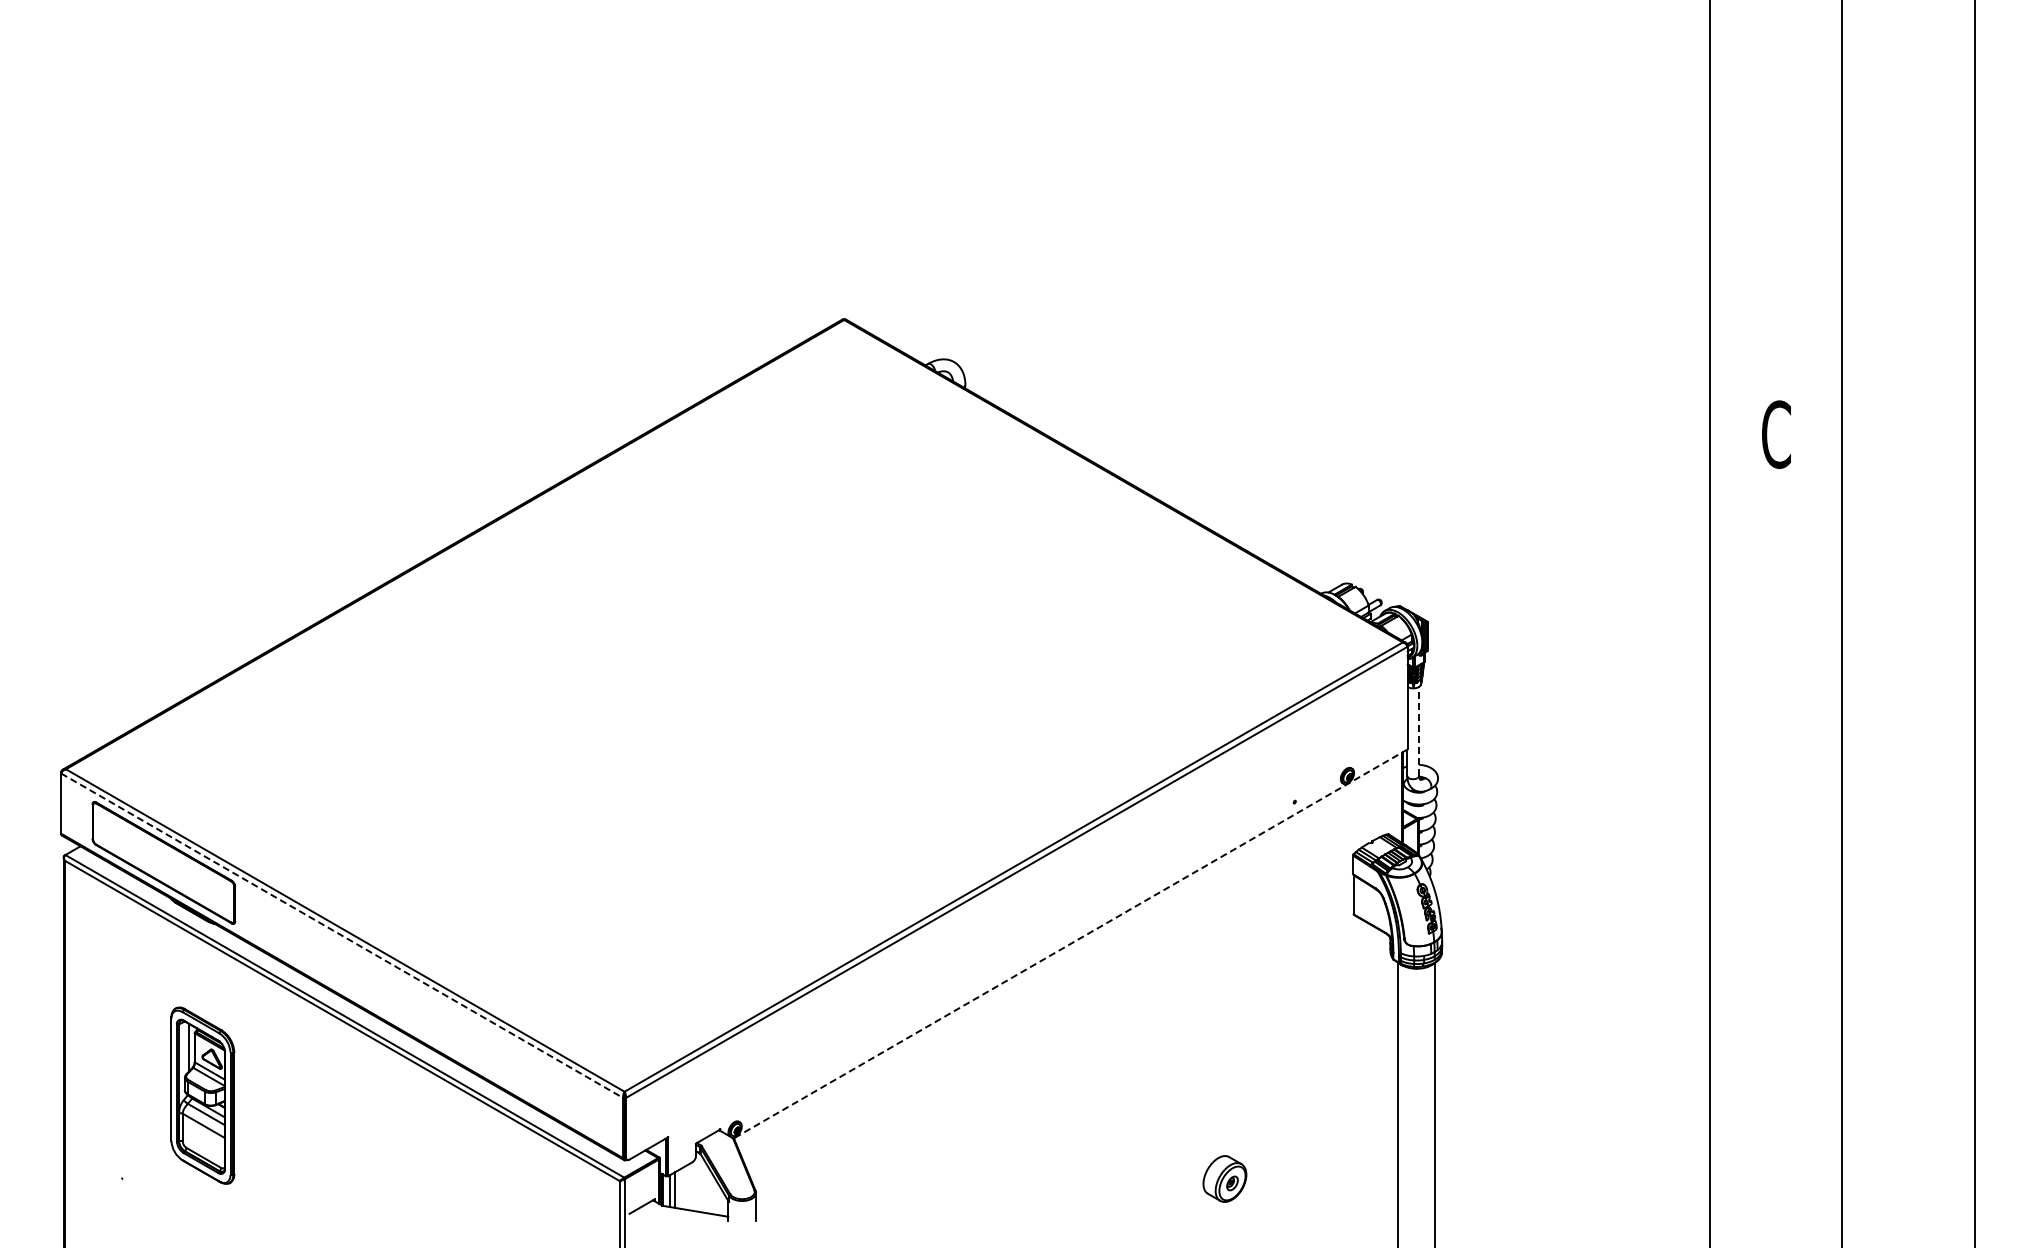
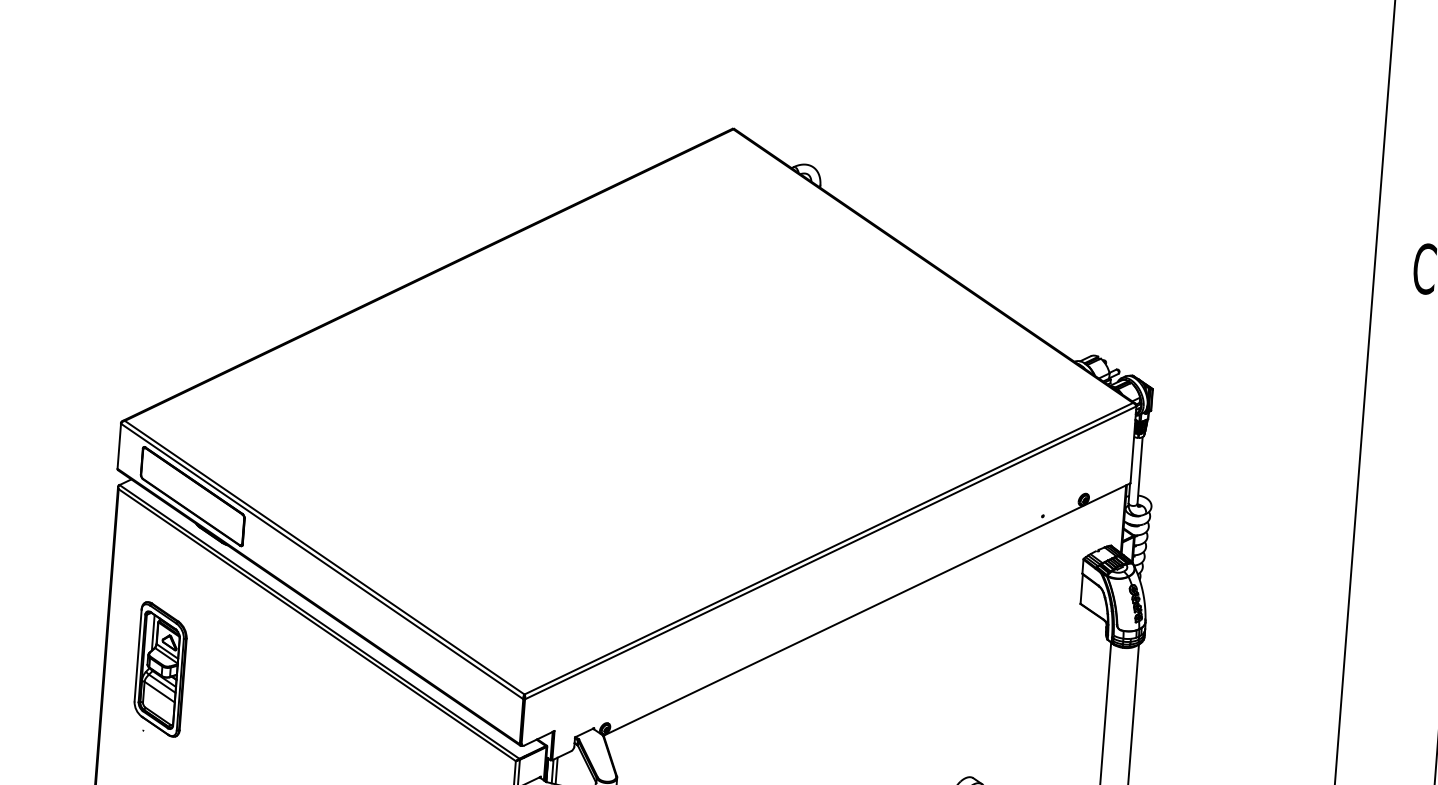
line: (1419, 730) -> (1140, 469), dashed -> solid
line: (342, 935) -> (322, 561), dashed -> solid
line: (1070, 944) -> (866, 609), dashed -> solid
part: (202, 1095) -> (160, 669), moved

